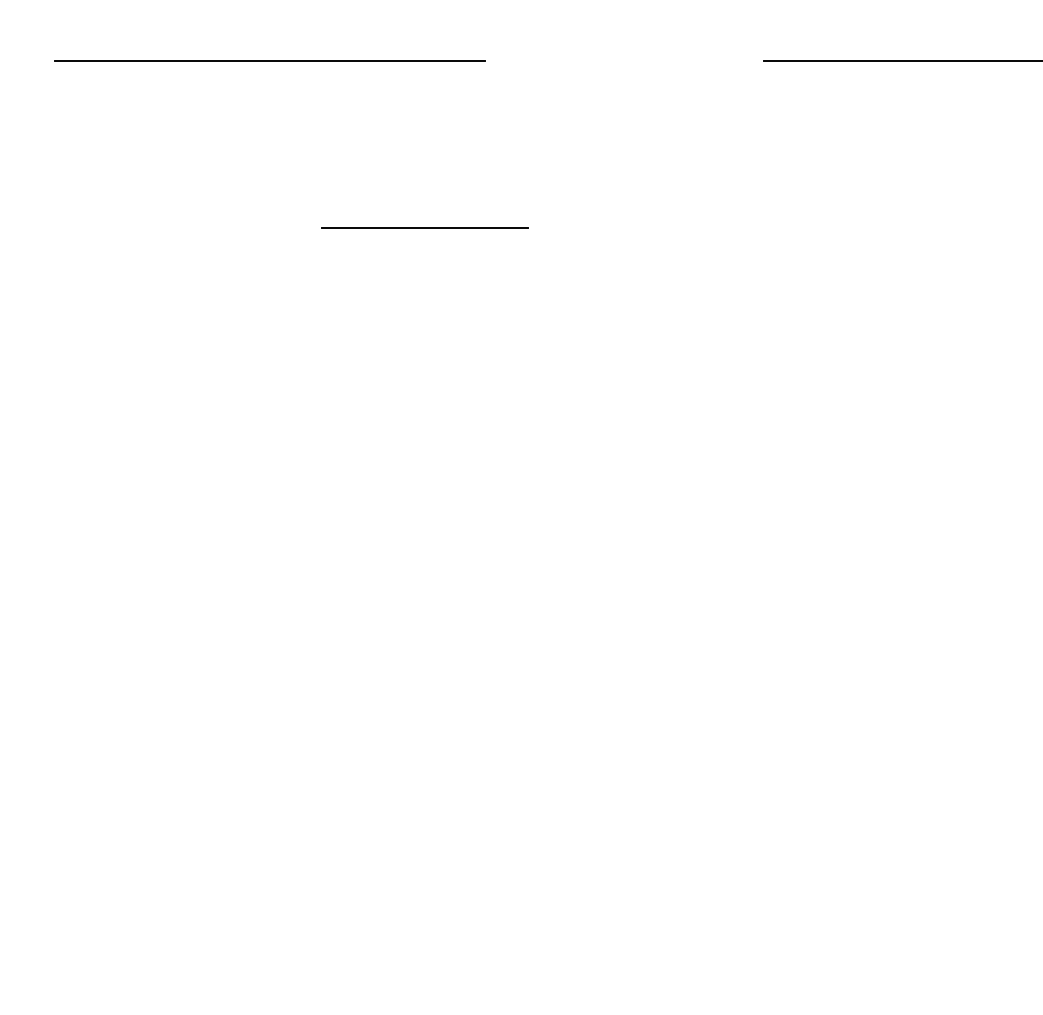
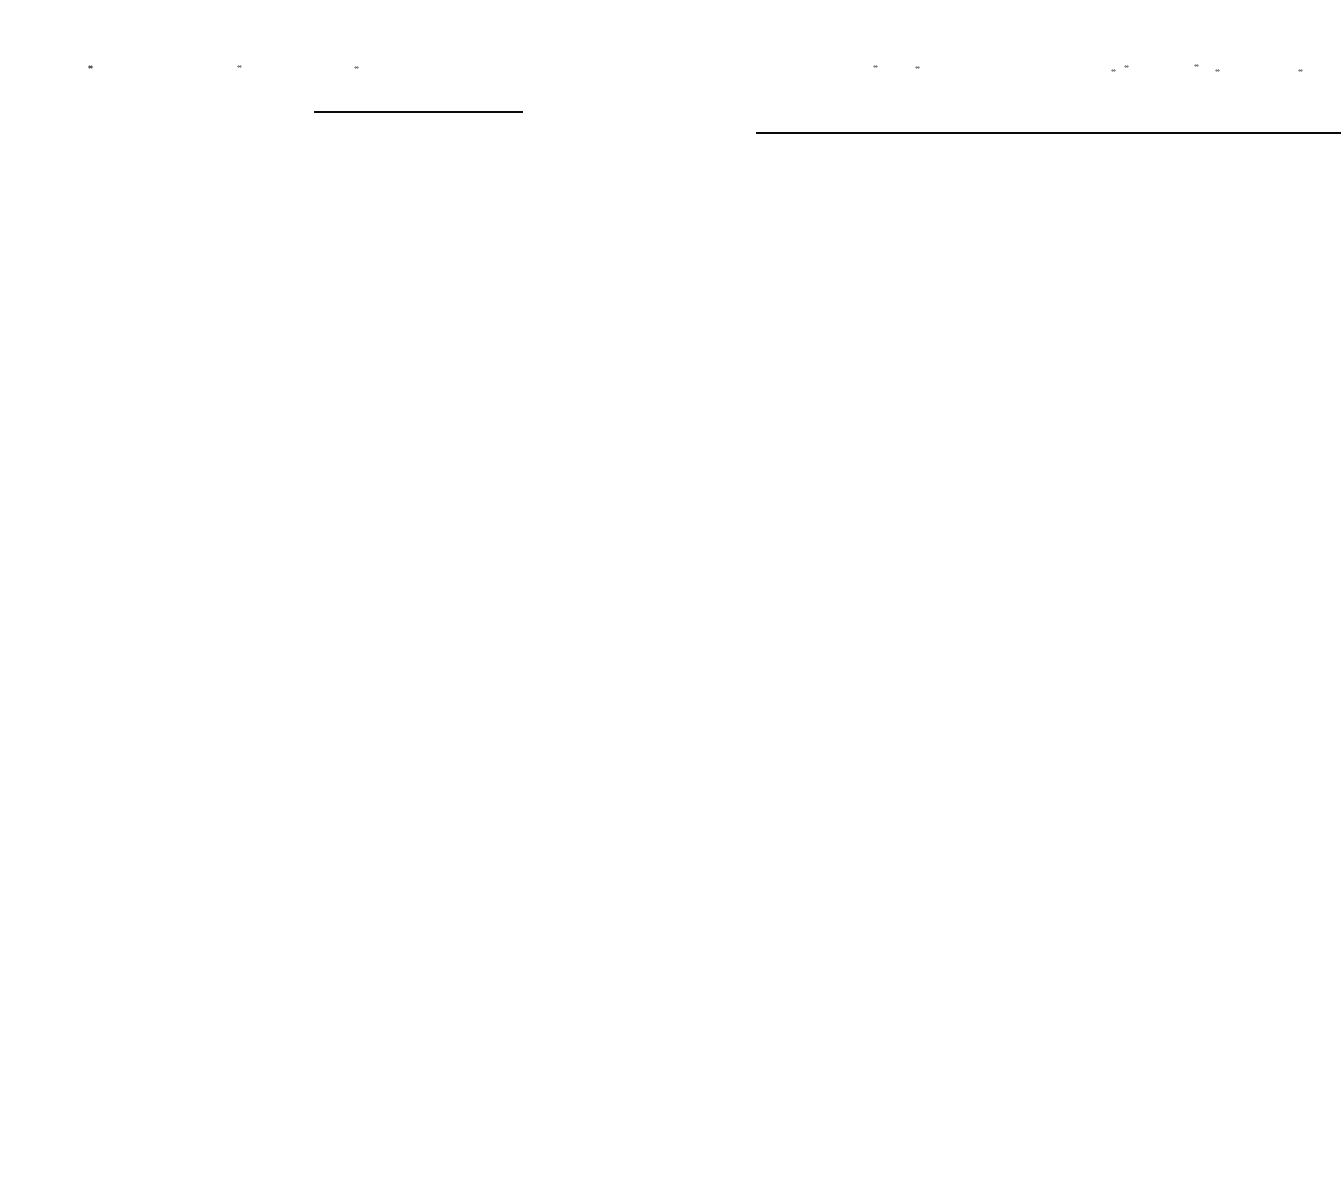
line: (269, 59) -> (263, 132), removed
line: (424, 226) -> (418, 111), moved

